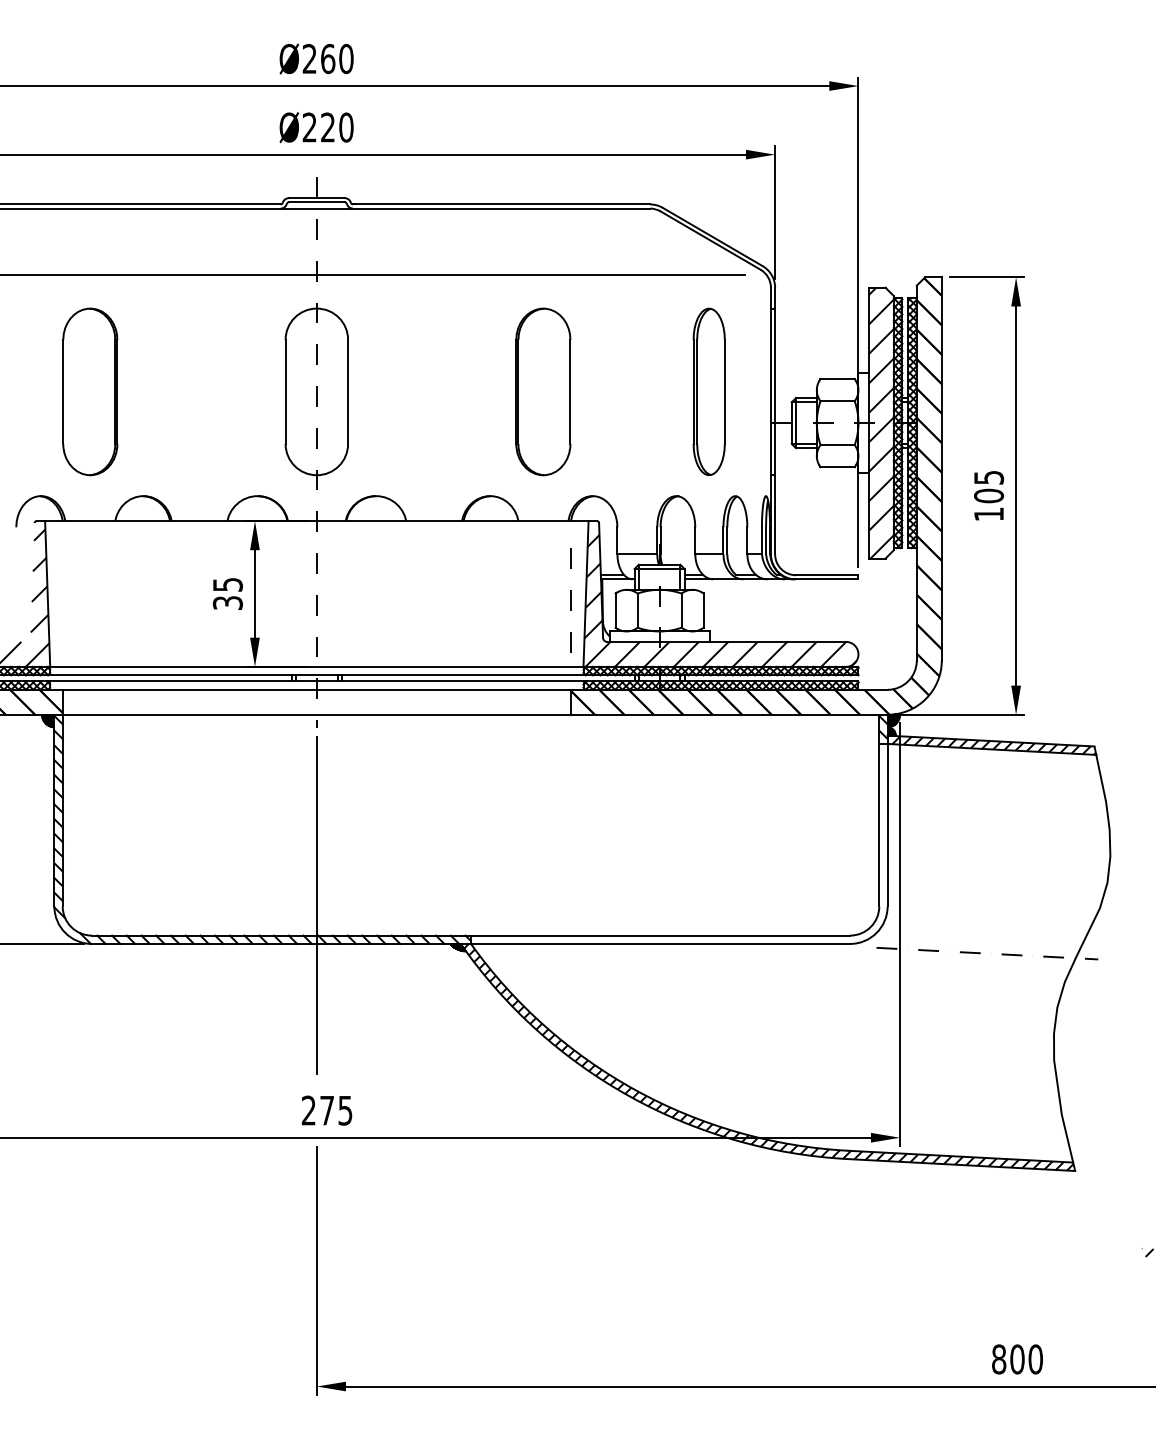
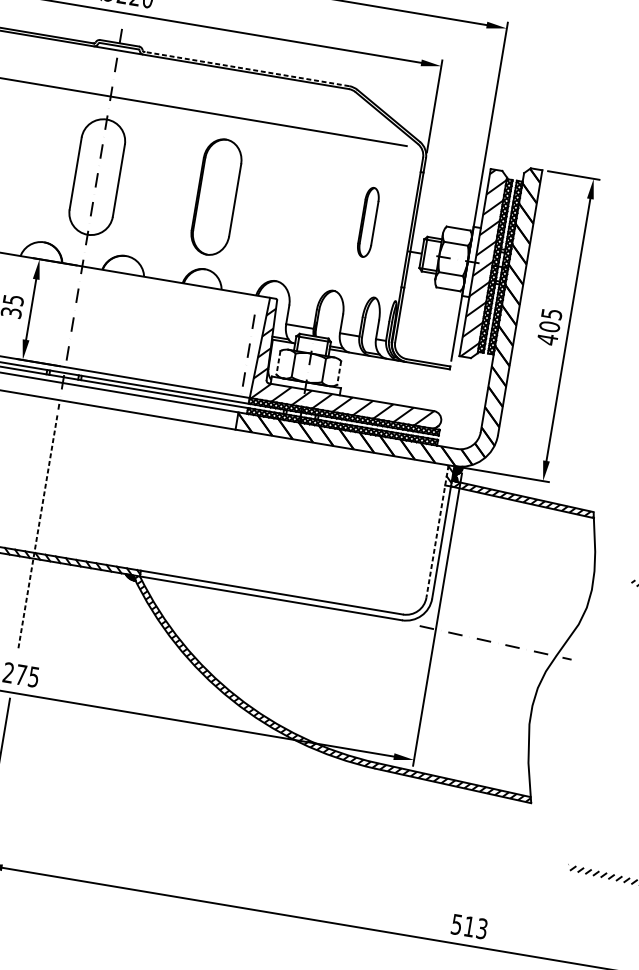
line: (501, 204) -> (246, 69), solid -> dashed
part: (543, 391) -> (216, 196), moved
part: (708, 391) -> (367, 222), size x0.6
text: (988, 514) -> (547, 339), 105 -> 405
line: (615, 611) -> (278, 363), solid -> dashed
line: (703, 611) -> (339, 373), solid -> dashed
line: (879, 810) -> (437, 531), solid -> dashed
line: (316, 905) -> (37, 532), solid -> dashed
text: (1017, 1359) -> (469, 926), 800 -> 513

